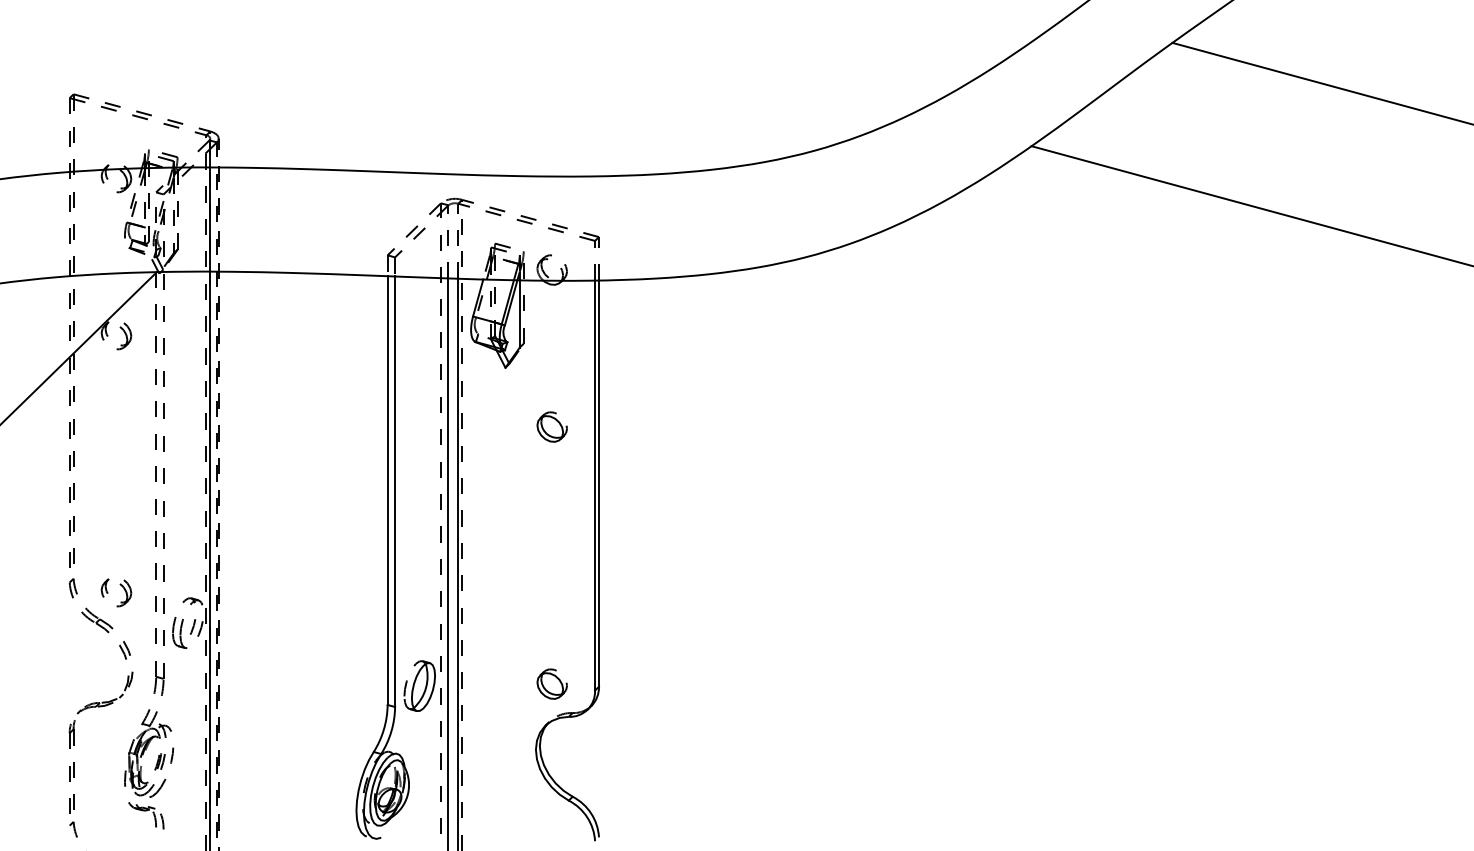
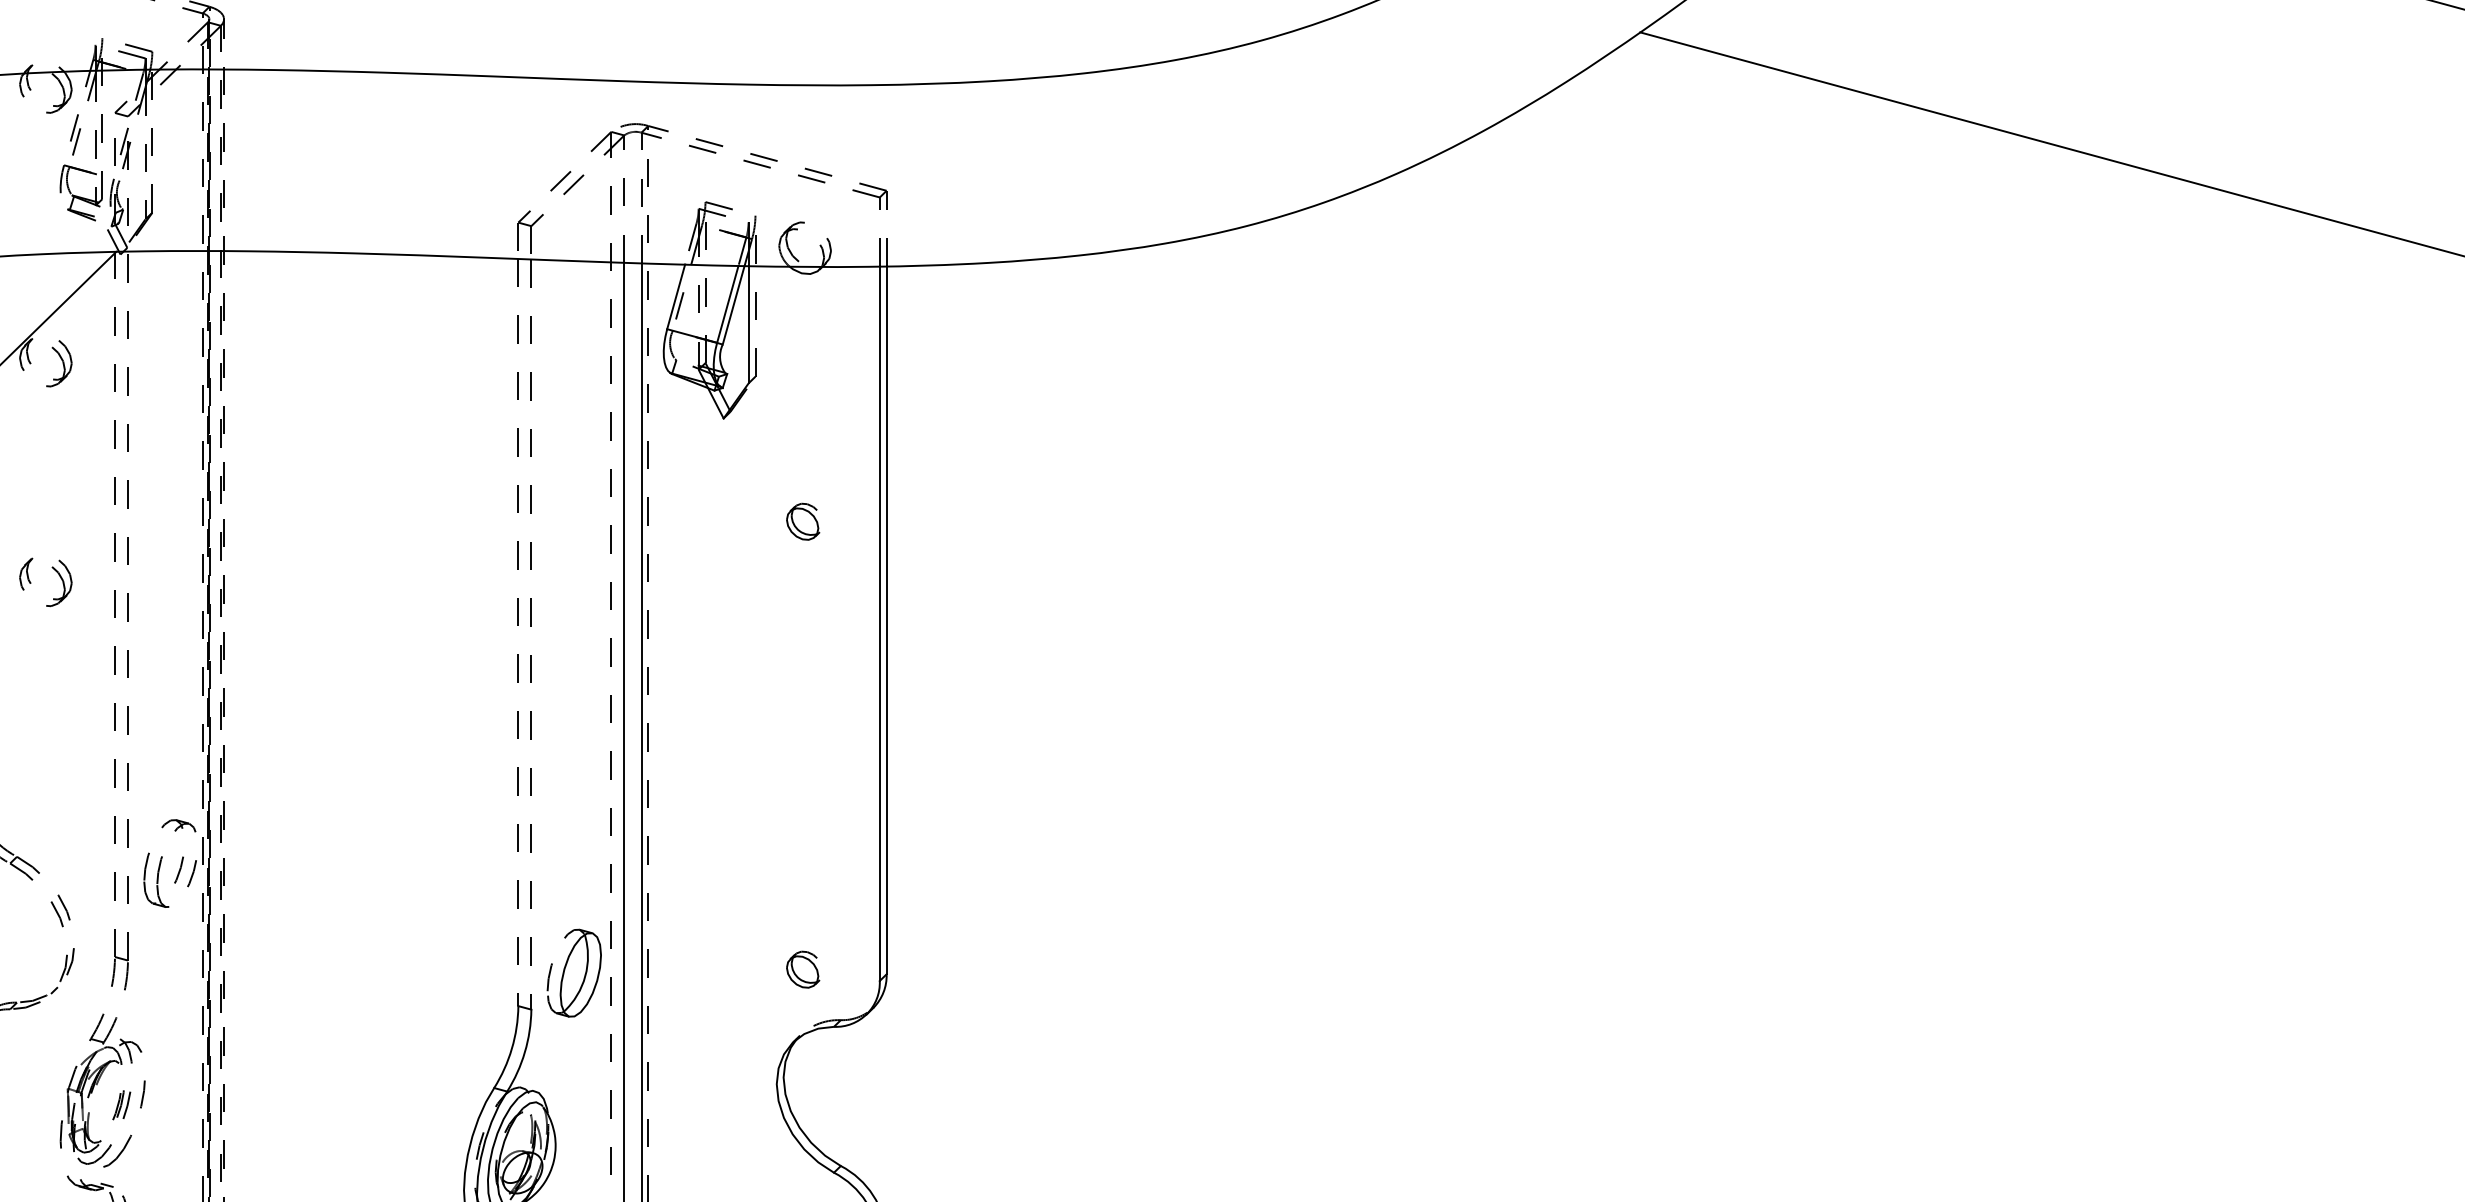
part: (551, 426) -> (803, 520), size x0.7
line: (387, 491) -> (518, 634), solid -> dashed
line: (395, 492) -> (532, 635), solid -> dashed
part: (123, 589) -> (58, 576), moved
part: (551, 683) -> (803, 968), size x0.7

